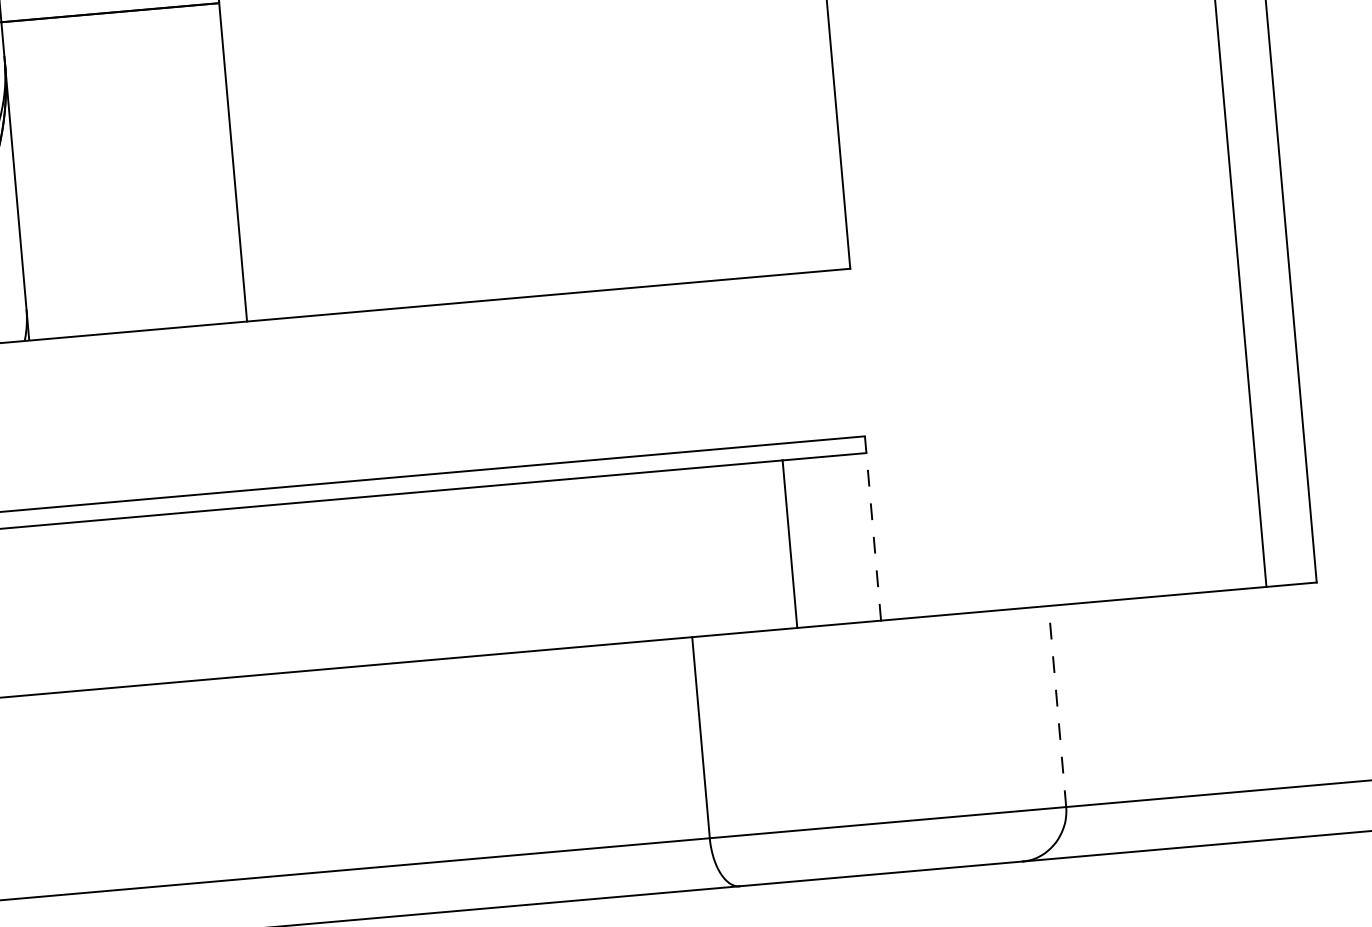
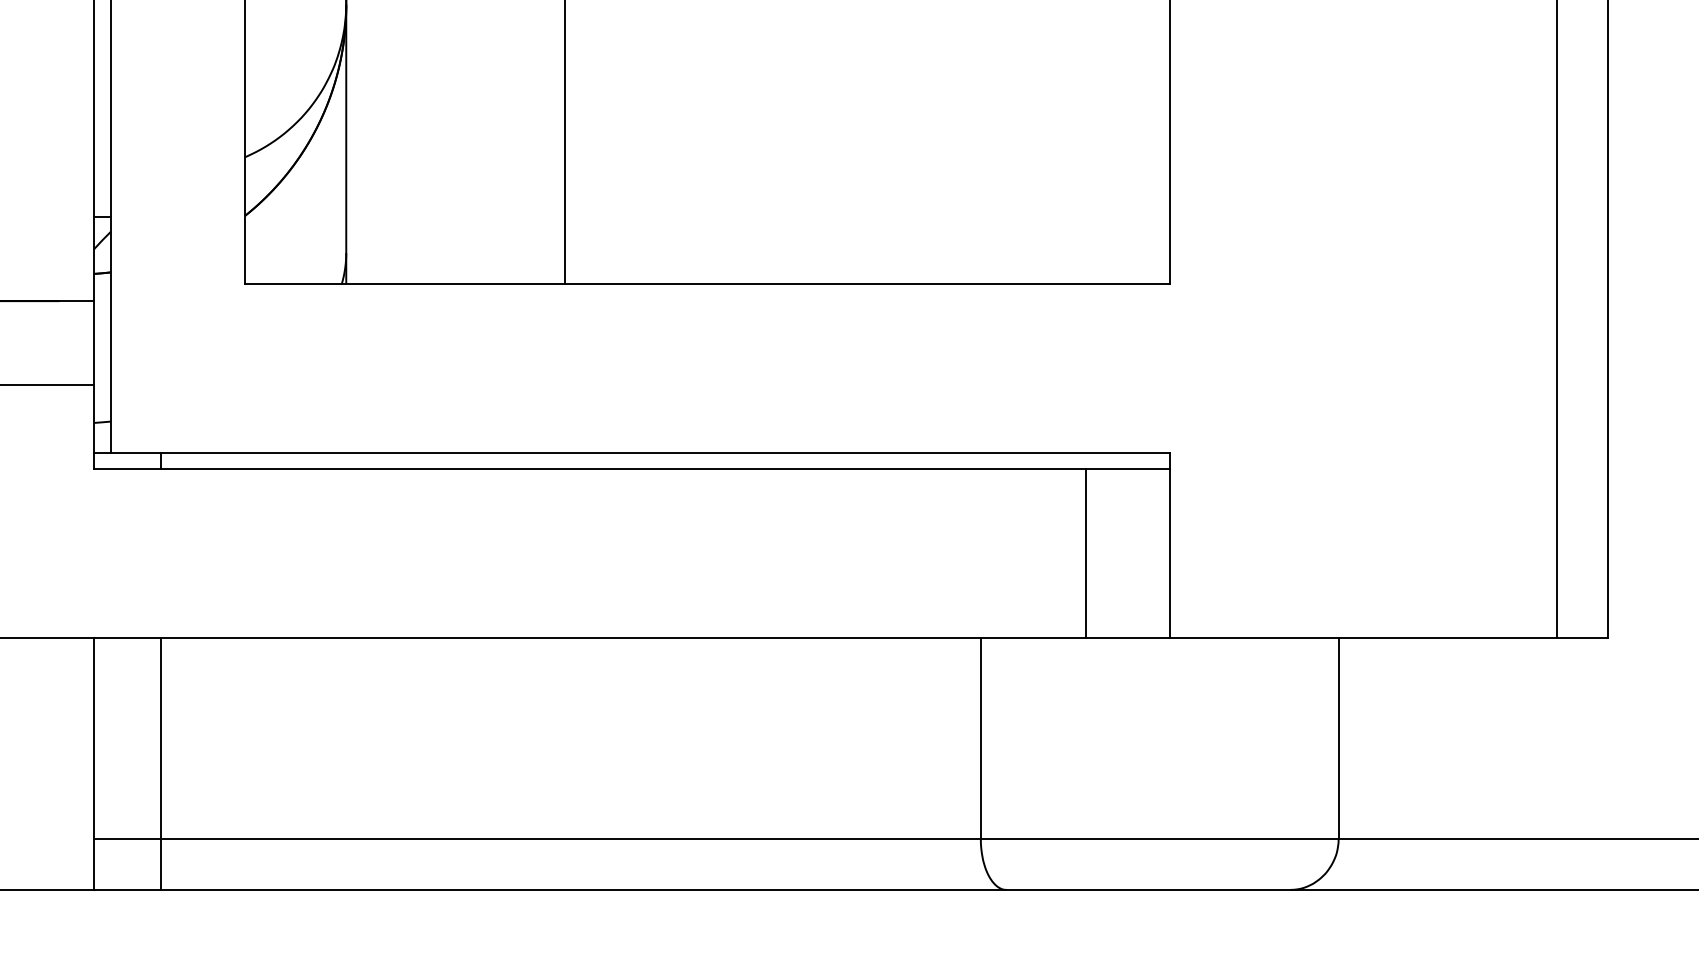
line: (873, 528) -> (1170, 545), dashed -> solid
line: (1057, 706) -> (1338, 738), dashed -> solid

